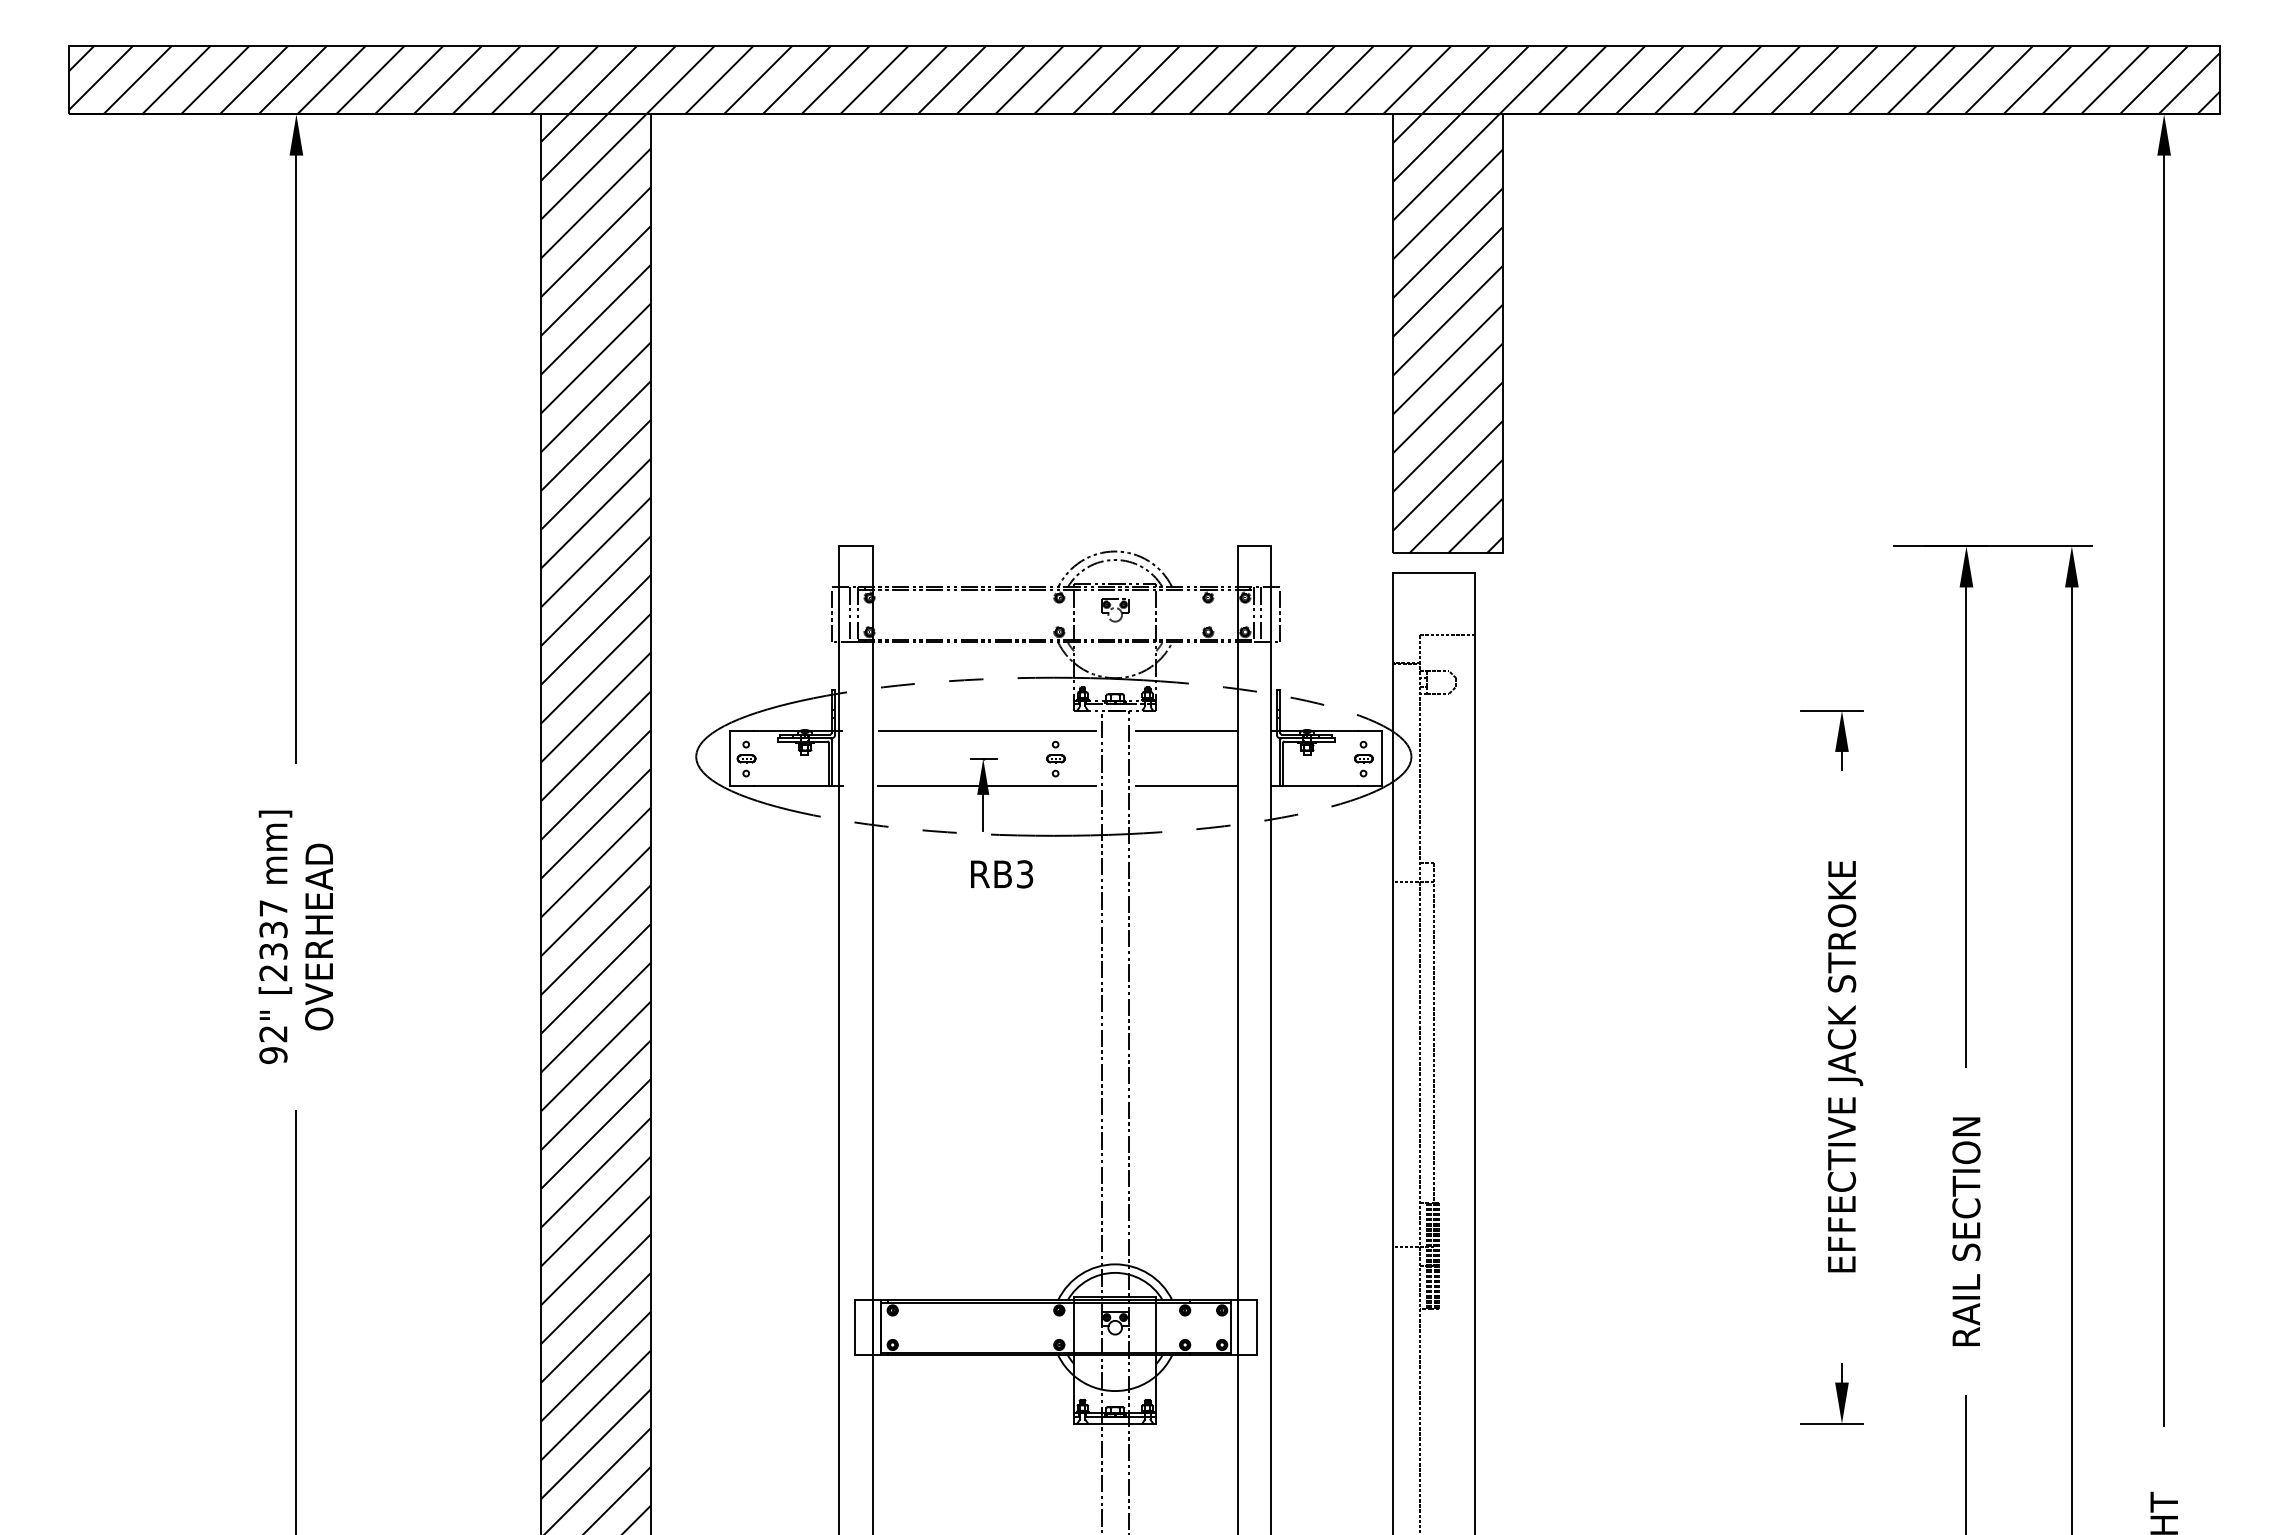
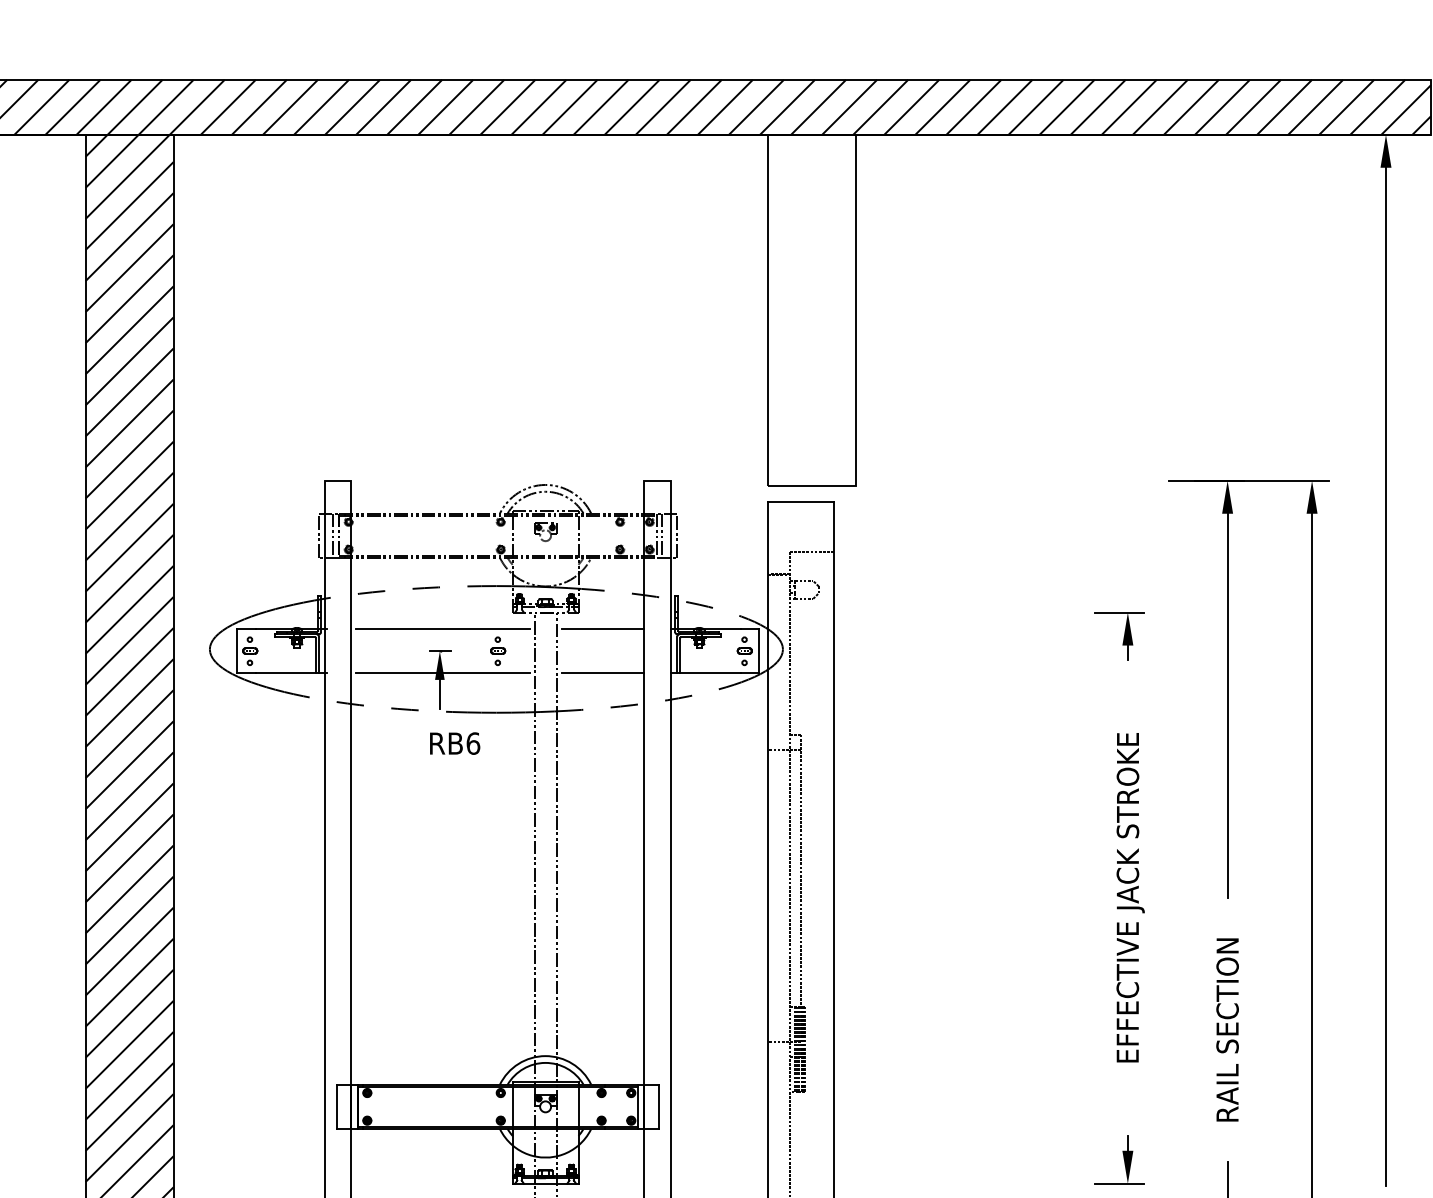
hatch: (1447, 333) -> (811, 310), removed
text: (1024, 874) -> (472, 743), RB3 -> RB6

